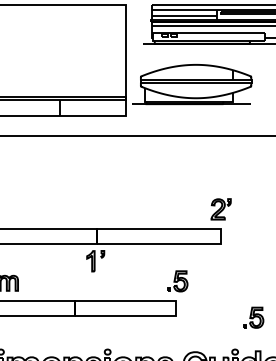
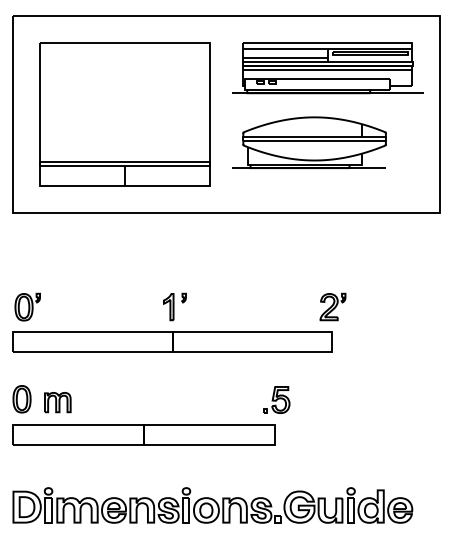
part: (192, 84) -> (309, 142), moved
part: (95, 260) -> (174, 306), moved
part: (253, 317) -> (374, 446), removed

